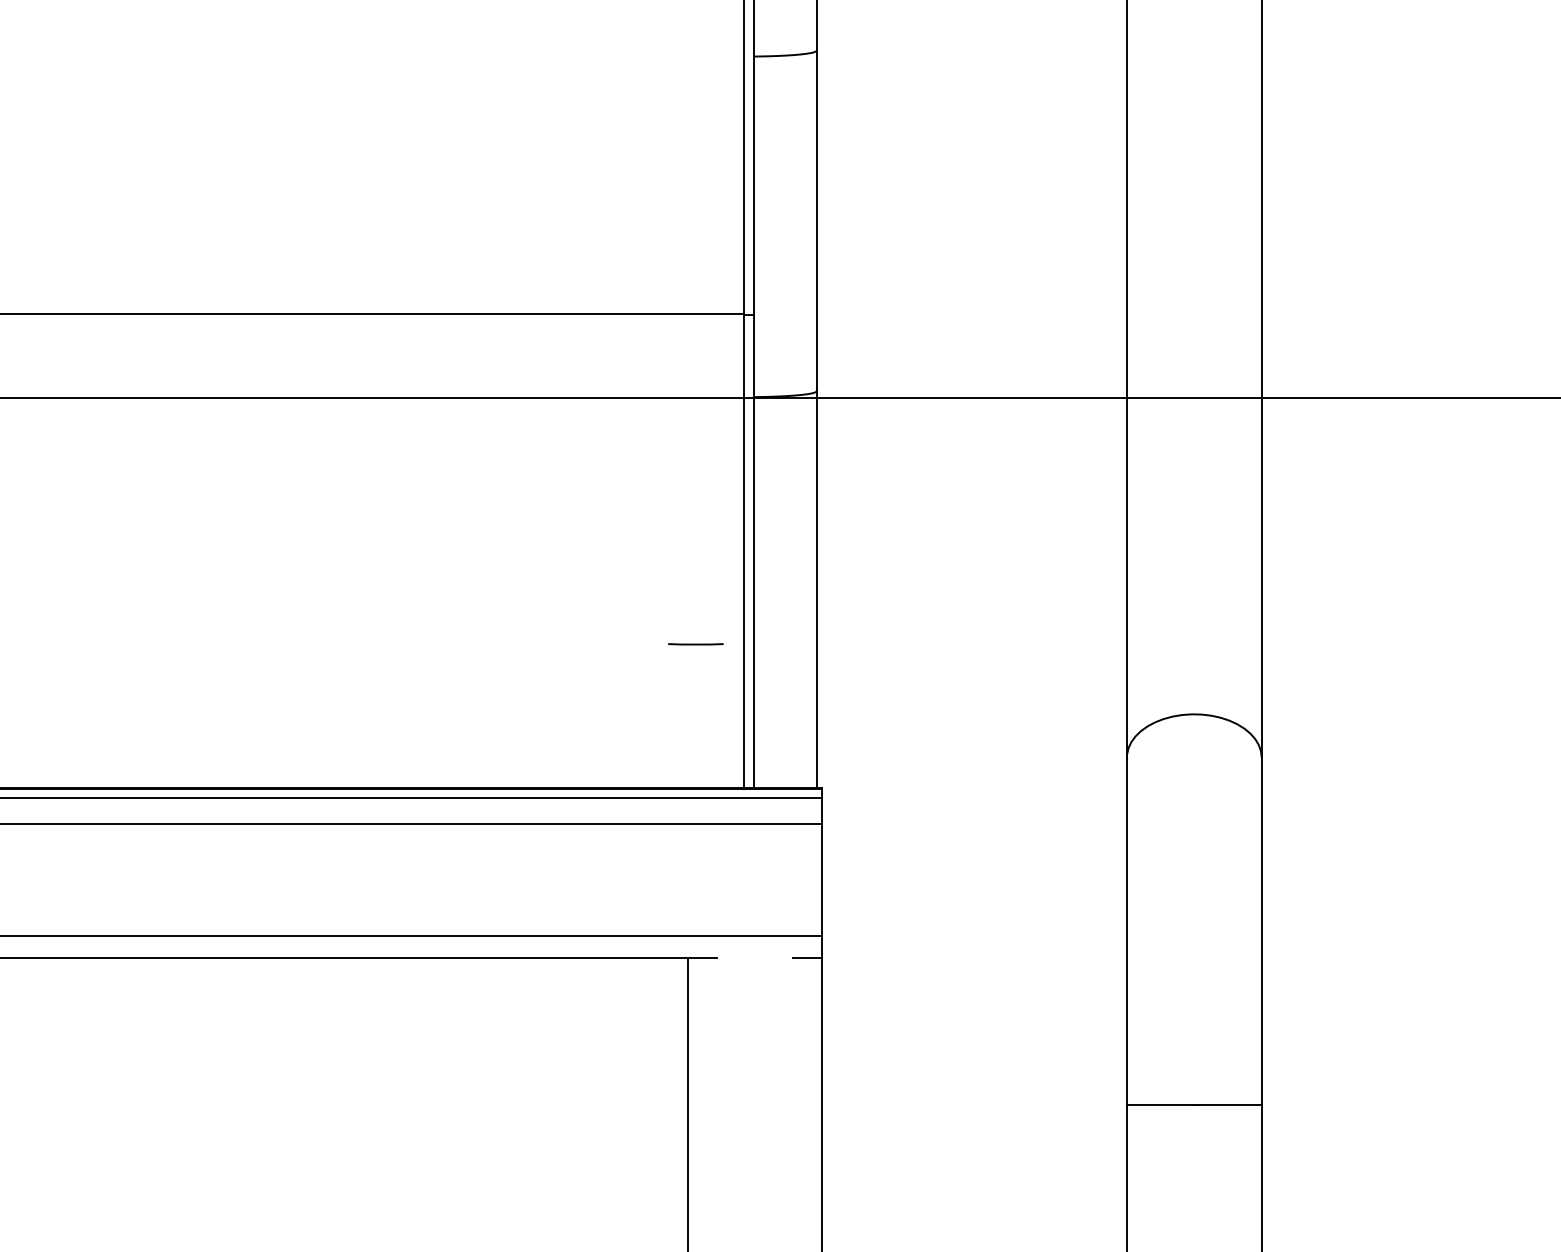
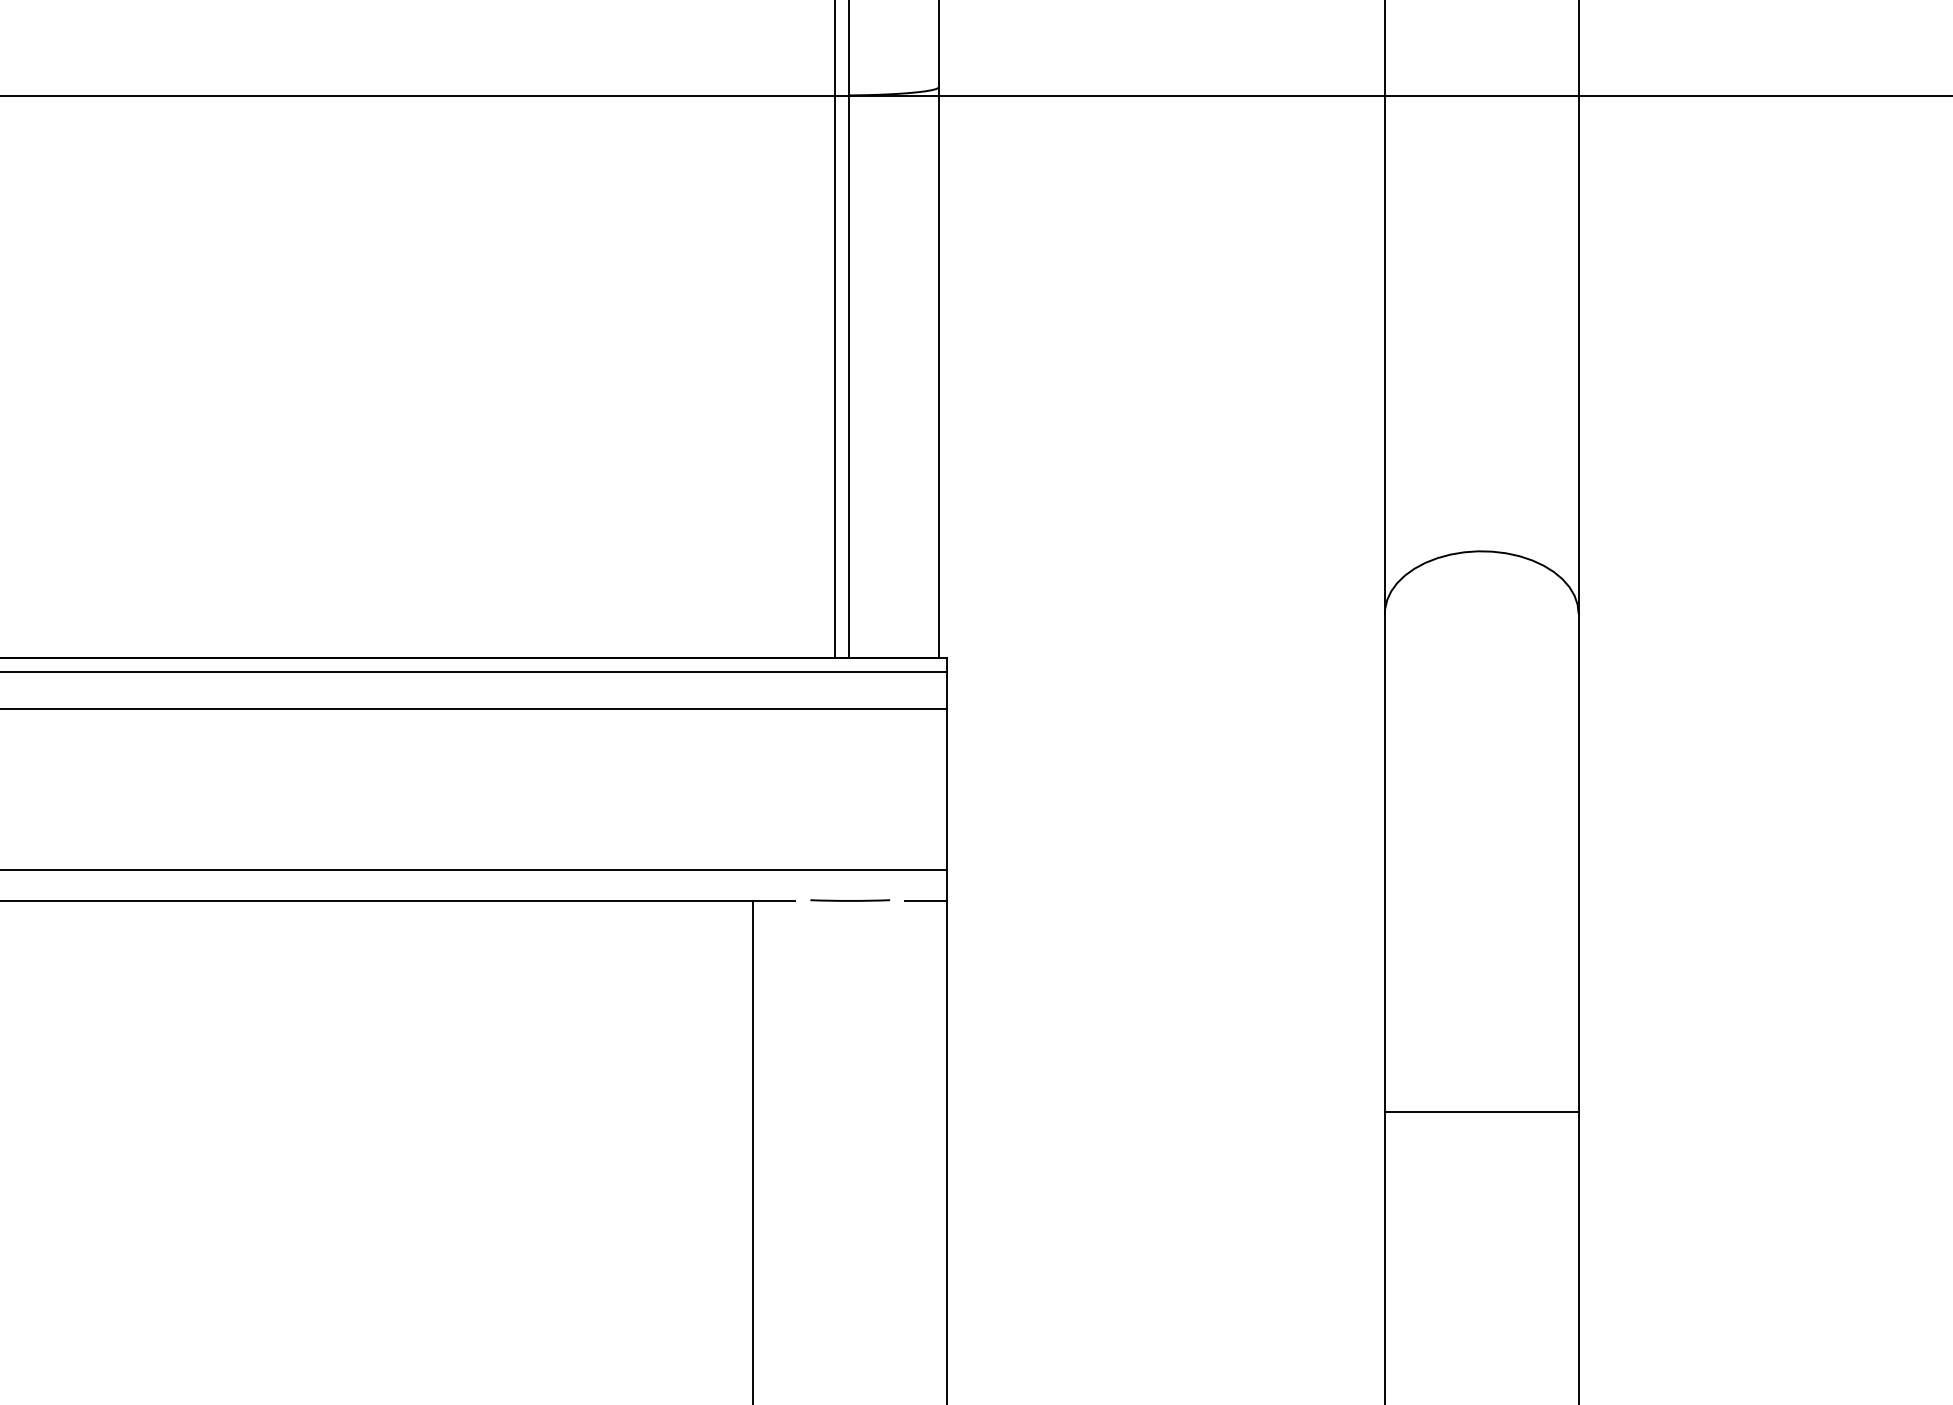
line: (695, 644) -> (849, 900), moved

